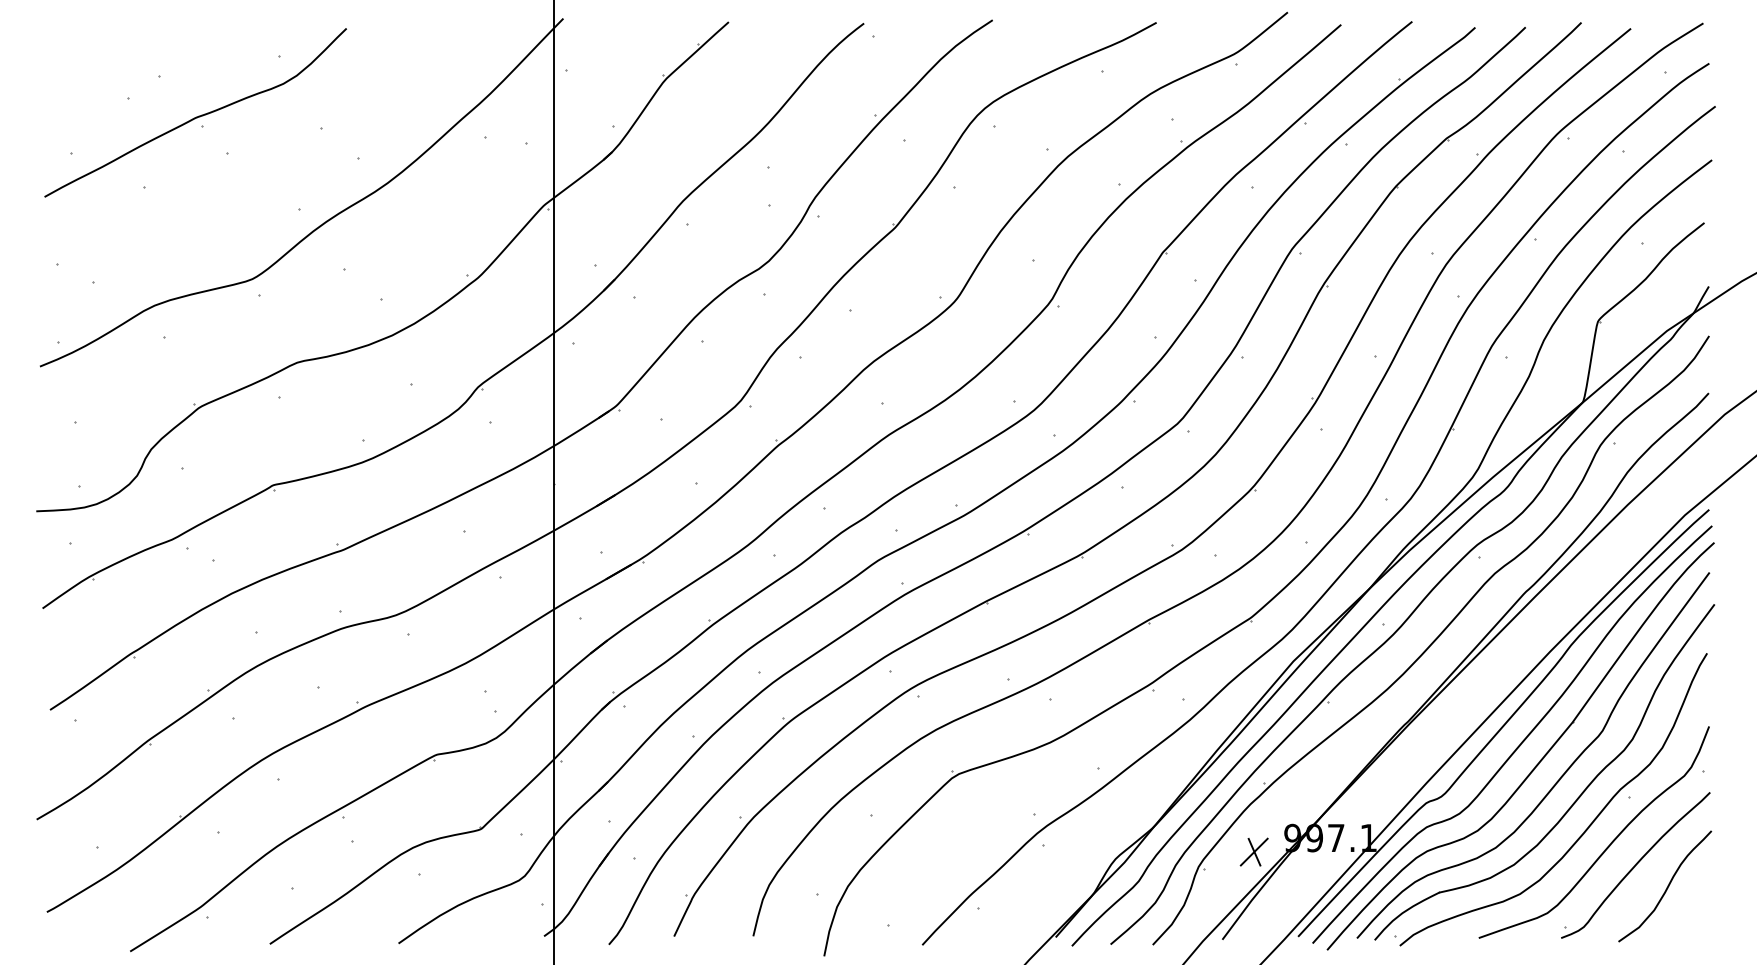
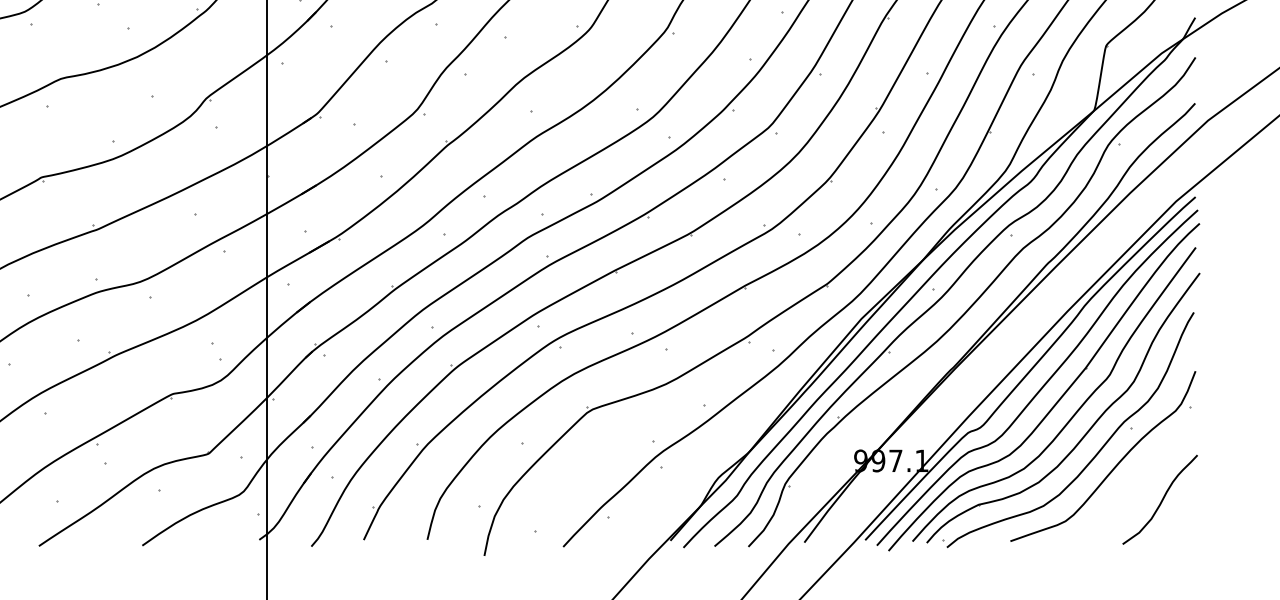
part: (1253, 851) -> (829, 471), removed
part: (1635, 865) -> (1136, 482), removed

